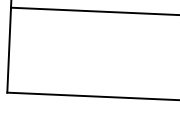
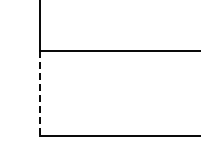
line: (8, 49) -> (39, 93), solid -> dashed

